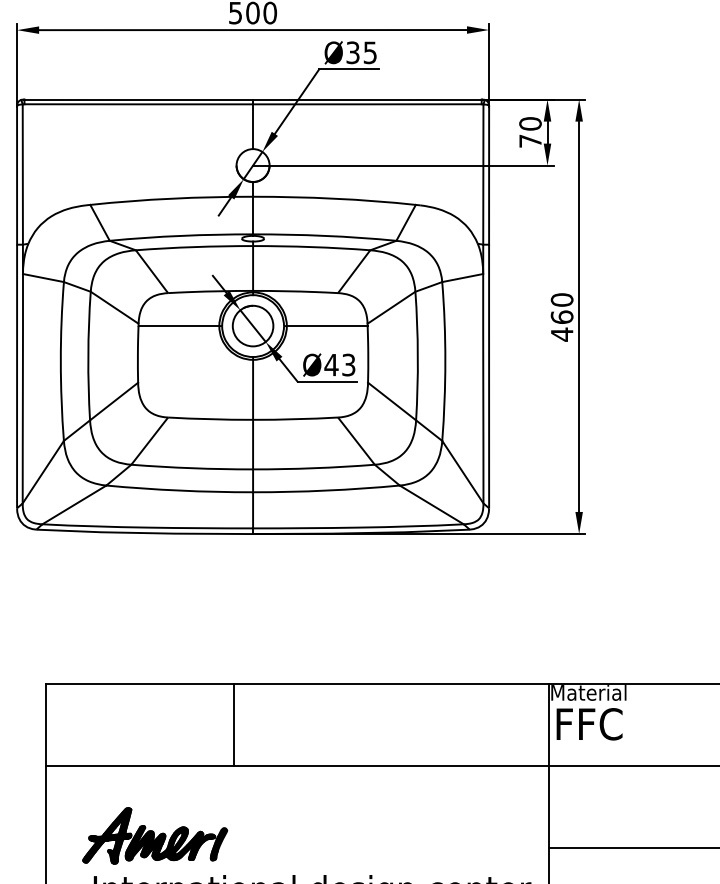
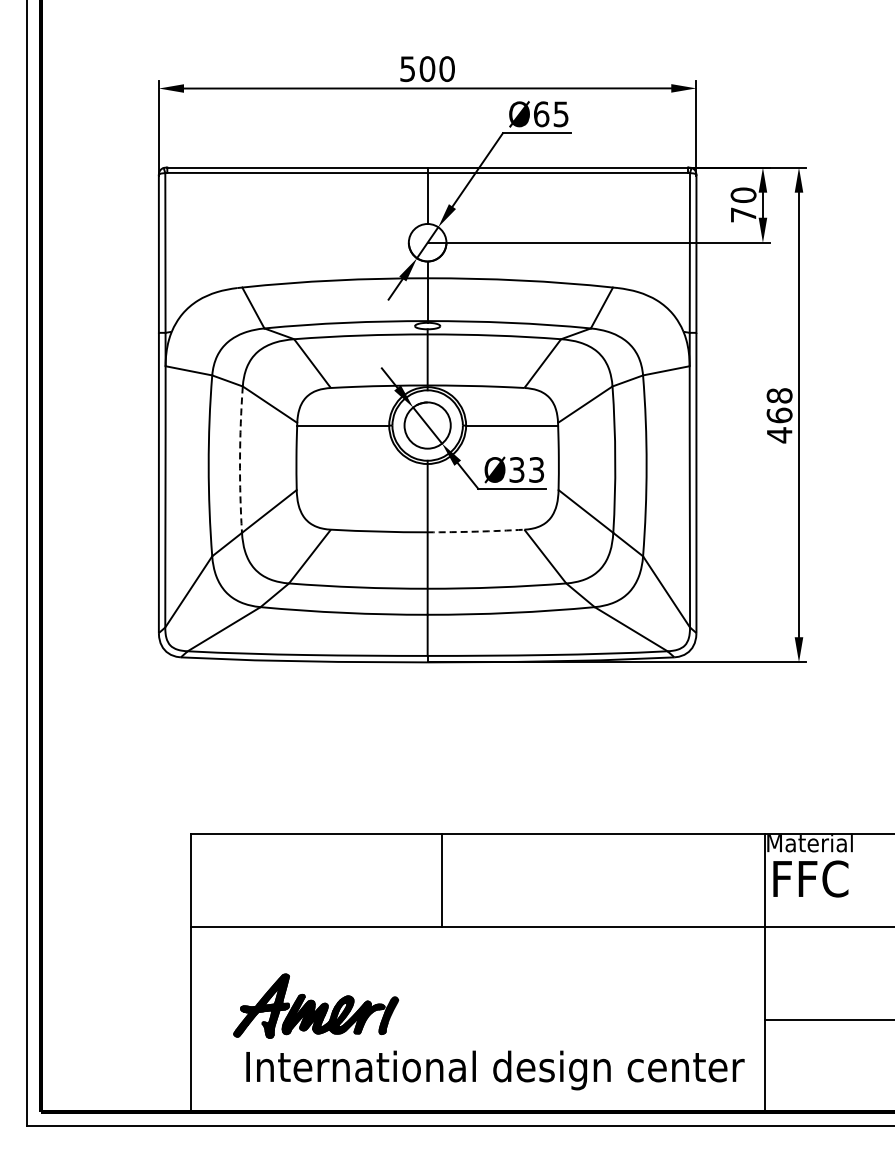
text: (353, 52) -> (541, 114), Ø35 -> Ø65
text: (562, 299) -> (779, 395), 460 -> 468
arc: (88, 355) -> (240, 459), solid -> dashed
text: (331, 364) -> (516, 469), Ø43 -> Ø33
arc: (295, 419) -> (476, 531), solid -> dashed
line: (234, 724) -> (442, 879), moved

